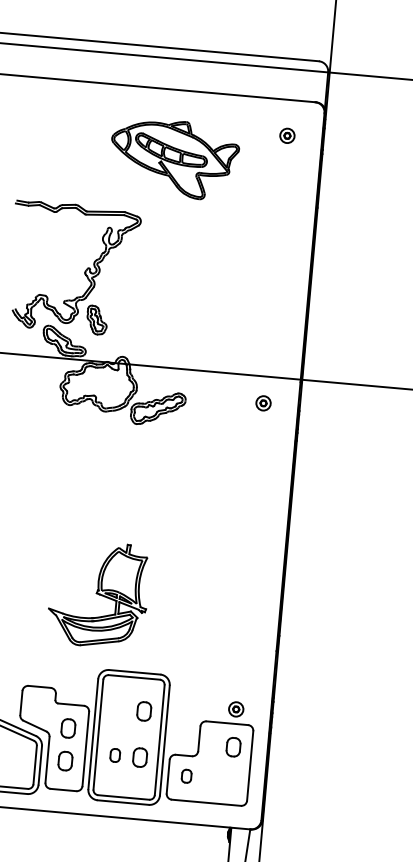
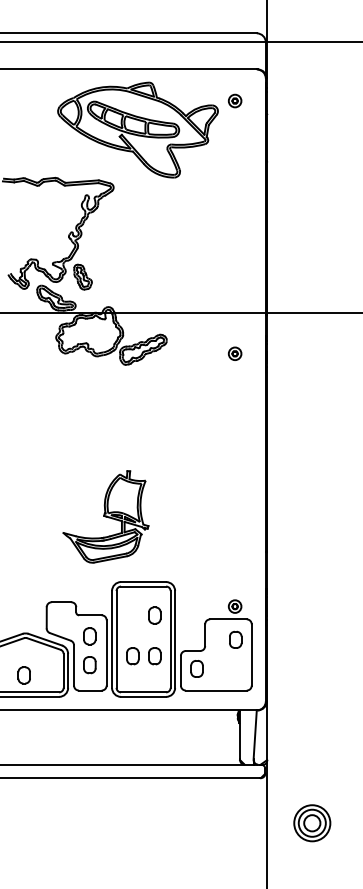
part: (173, 158) -> (137, 129), size x1.43
part: (262, 402) -> (234, 353), moved
part: (114, 755) -> (132, 656), size x1.43
part: (186, 775) -> (196, 668), size x1.43

